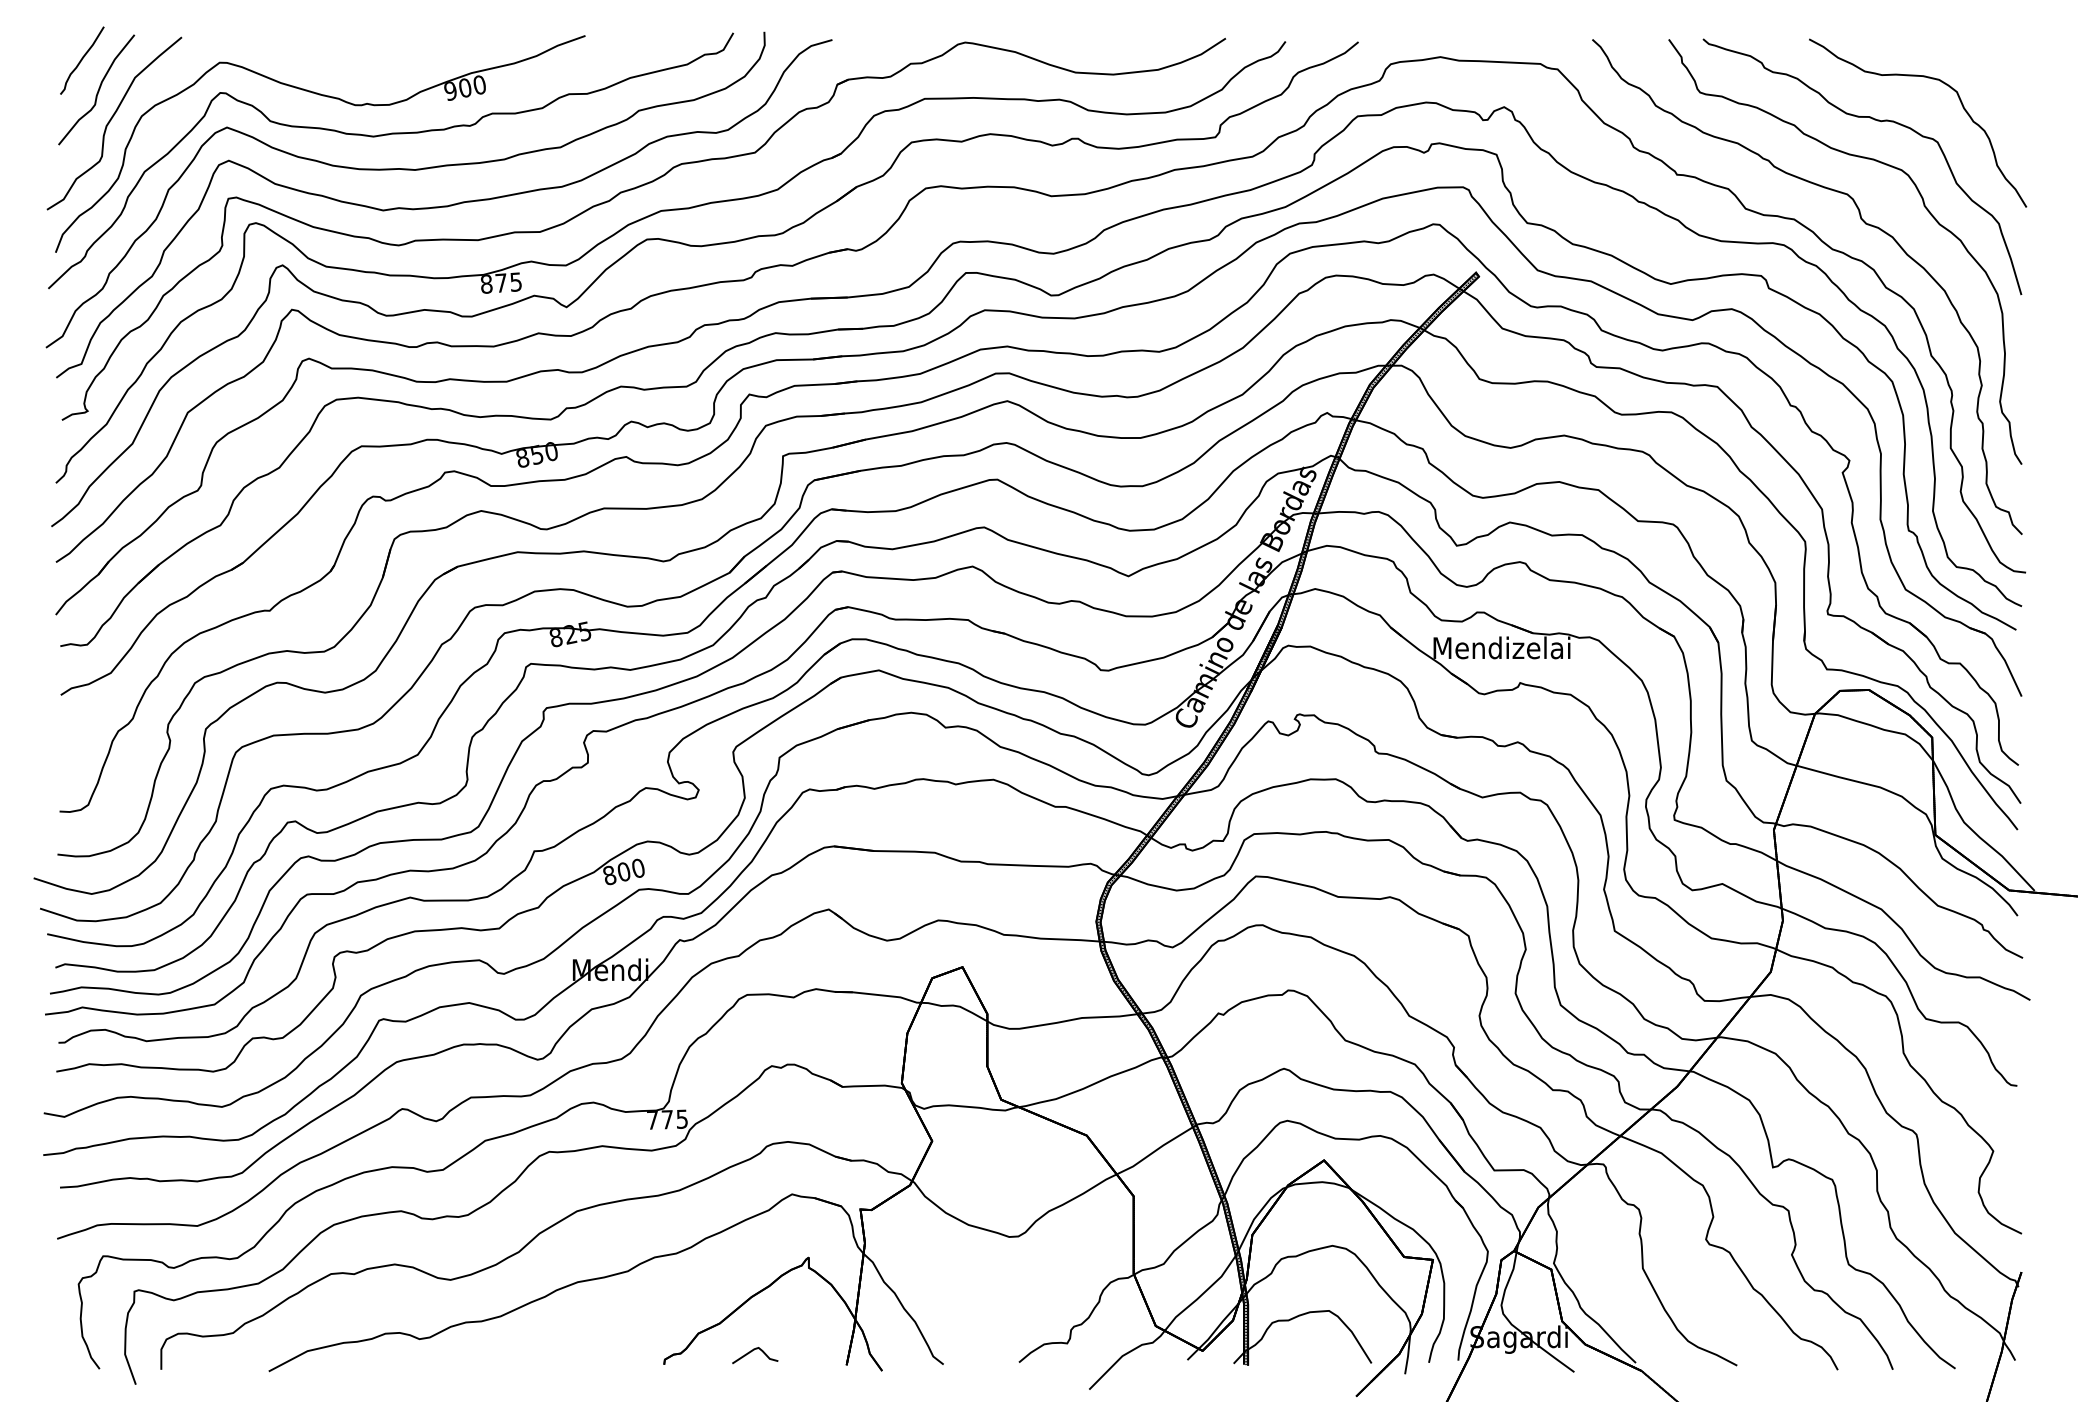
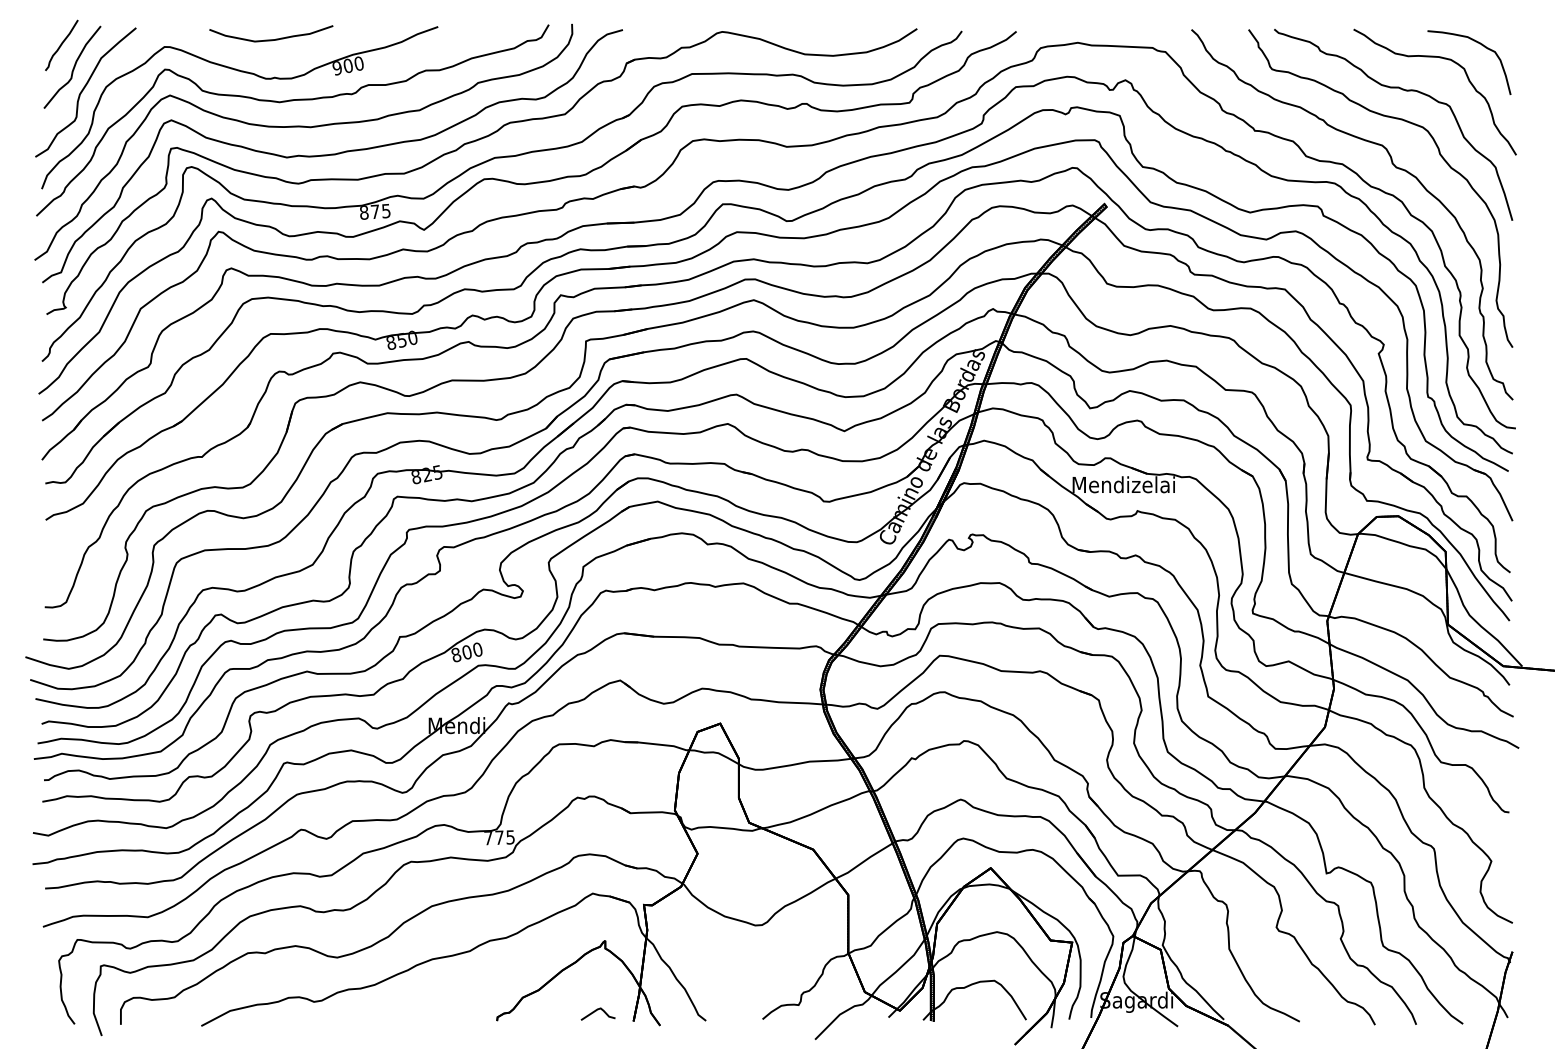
curve: (362, 52) -> (271, 39), added
curve: (1977, 59) -> (1479, 44), added
part: (754, 1354) -> (597, 1013), moved

